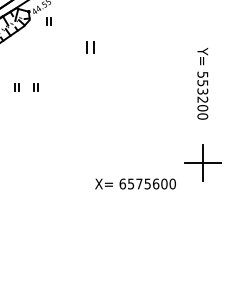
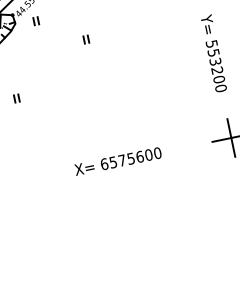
part: (90, 47) -> (86, 39), size x0.62
part: (35, 87) -> (36, 94), removed
text: (135, 183) -> (117, 160), moved

